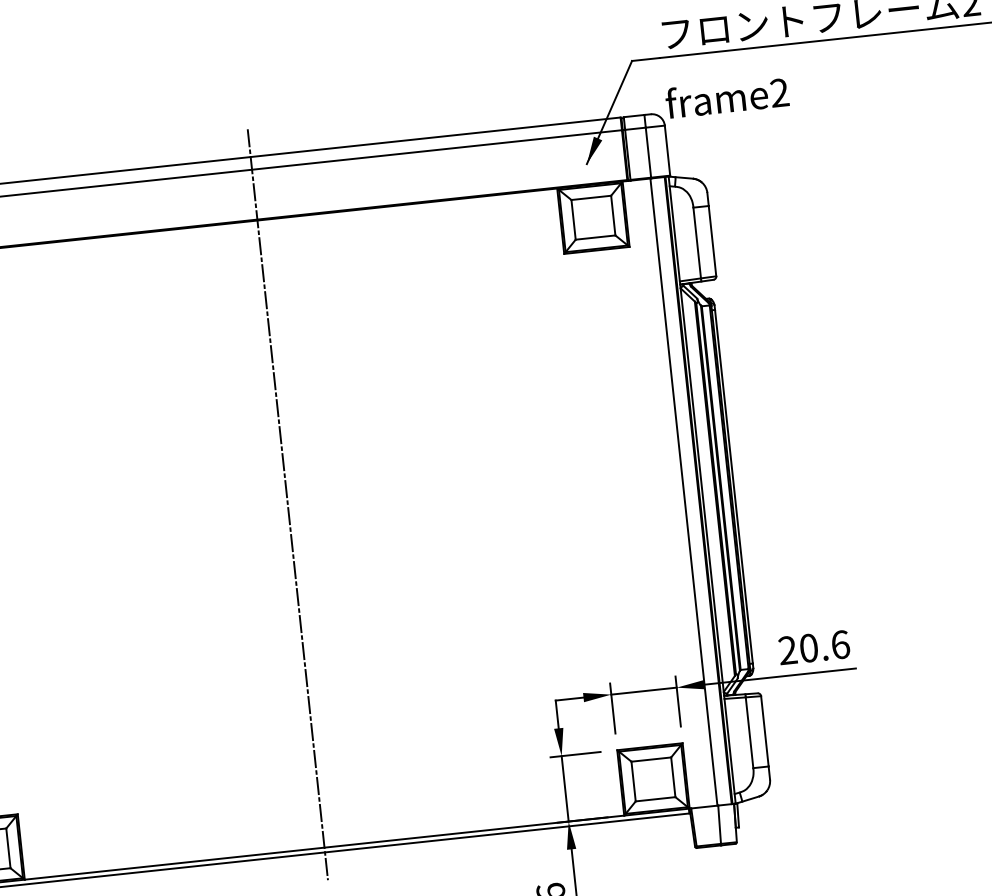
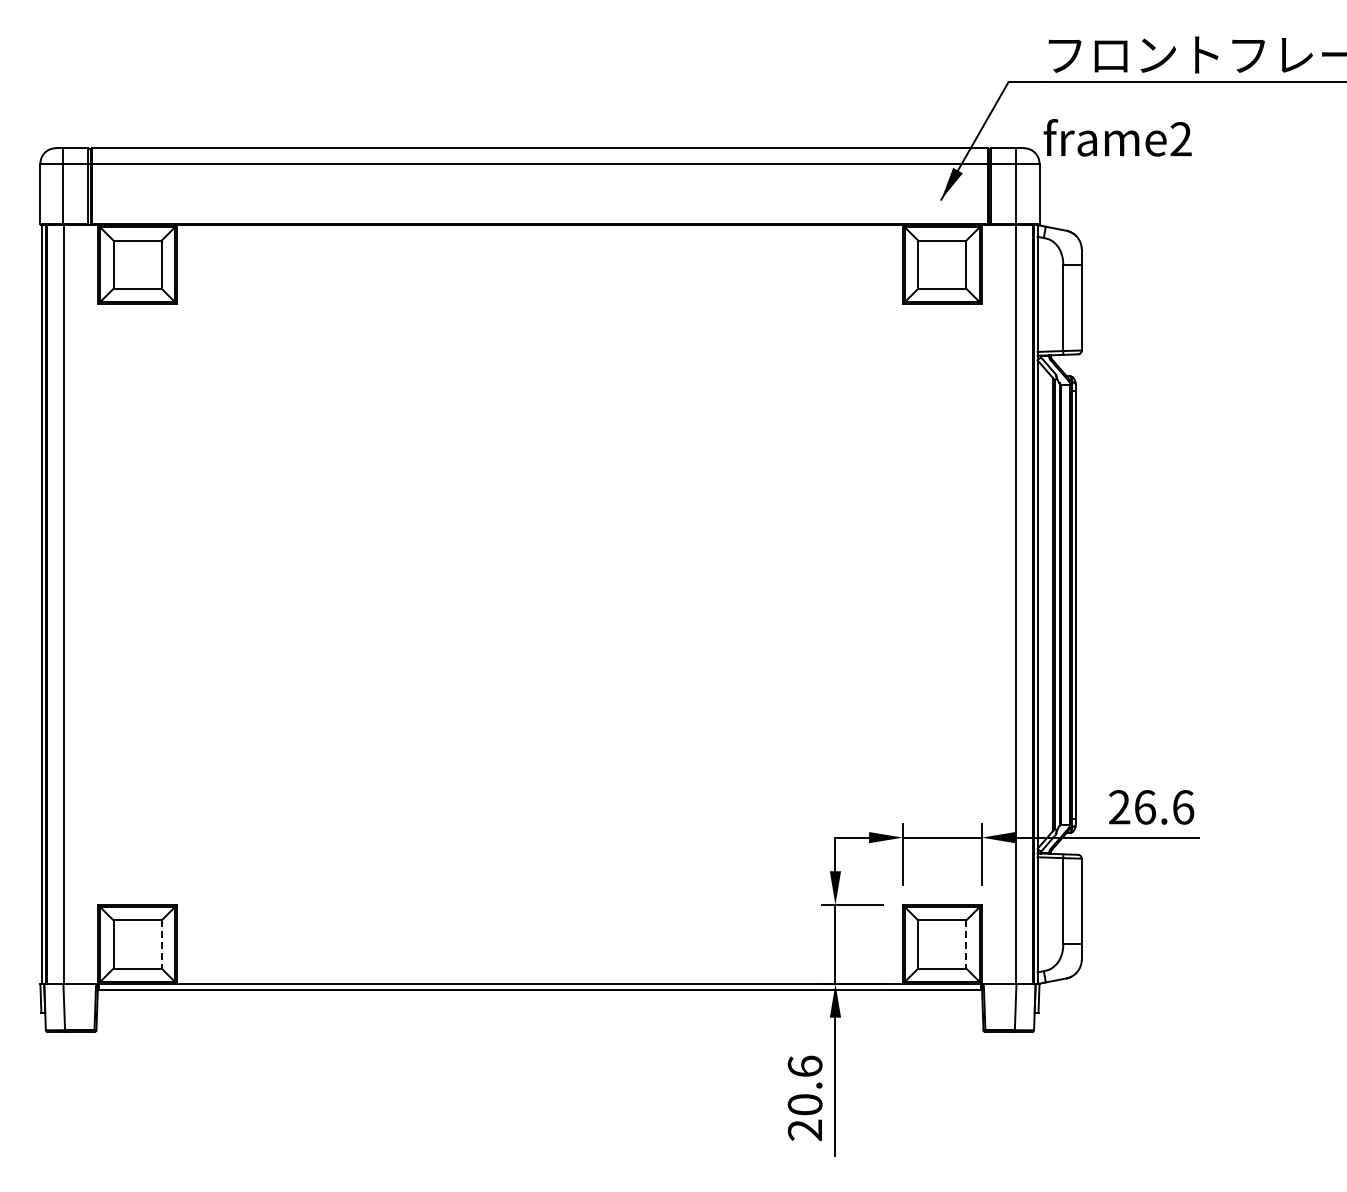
line: (287, 504) -> (539, 568), removed
text: (808, 648) -> (1144, 807), 20.6 -> 26.6
line: (673, 777) -> (966, 944), solid -> dashed
line: (8, 848) -> (161, 944), solid -> dashed

